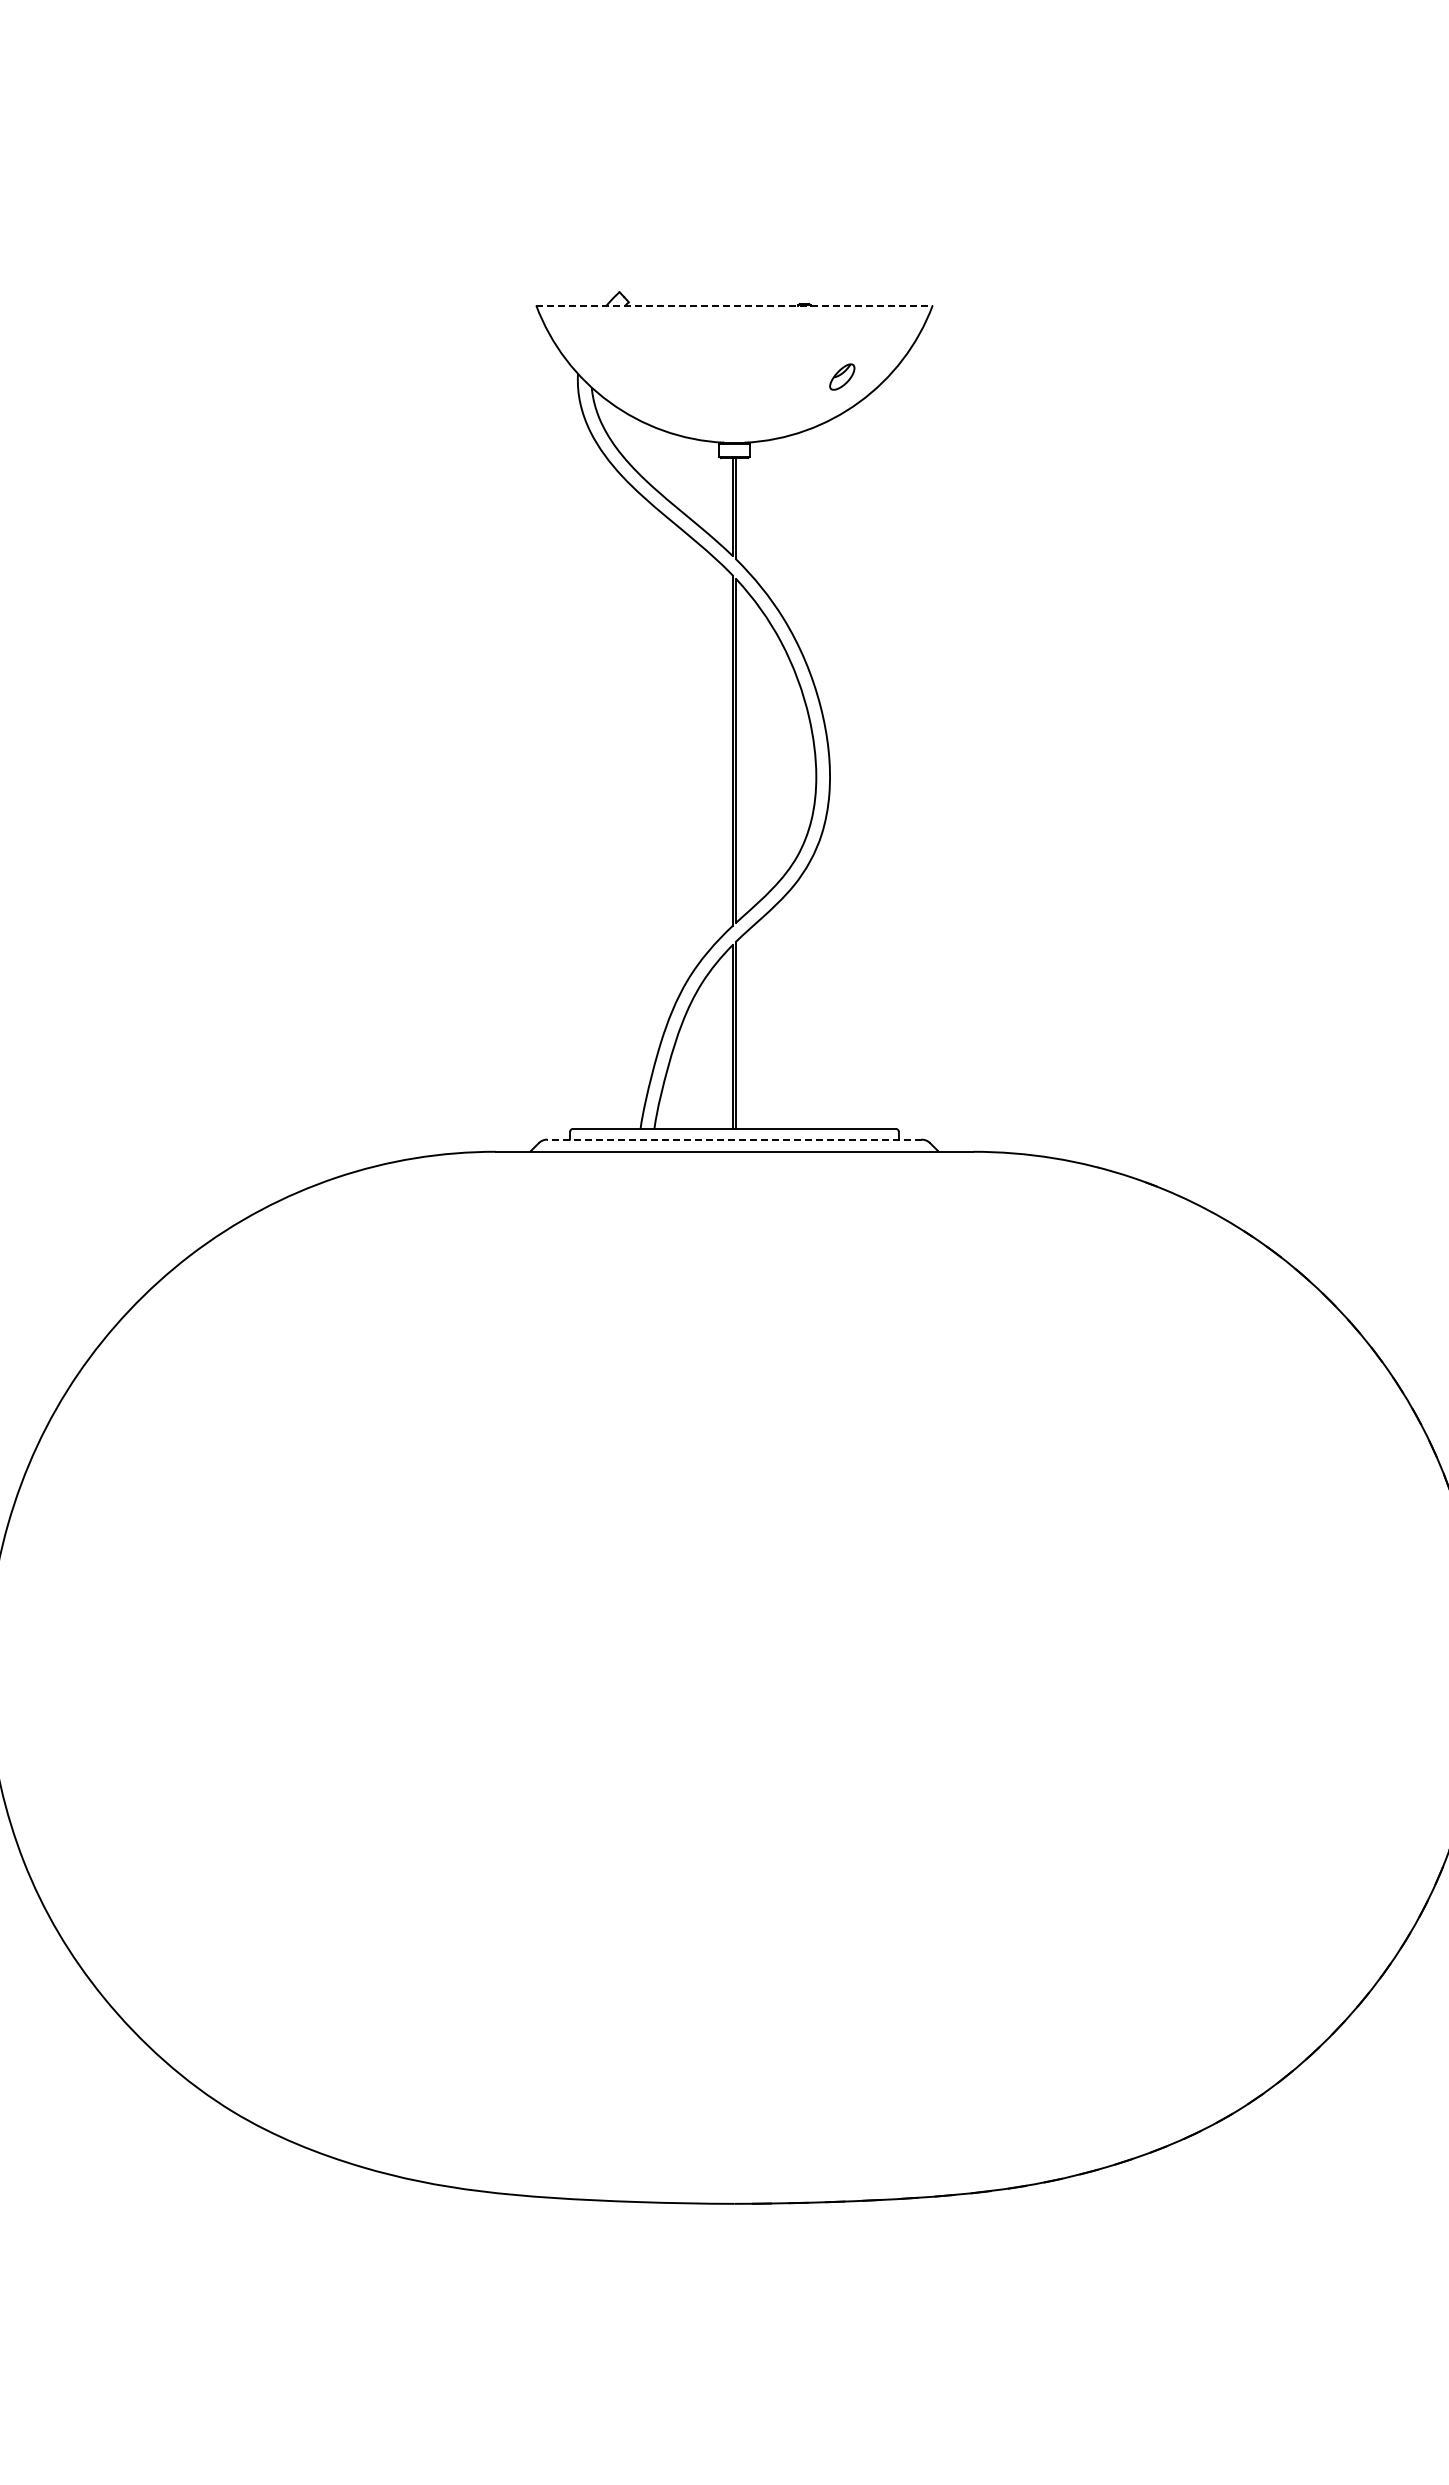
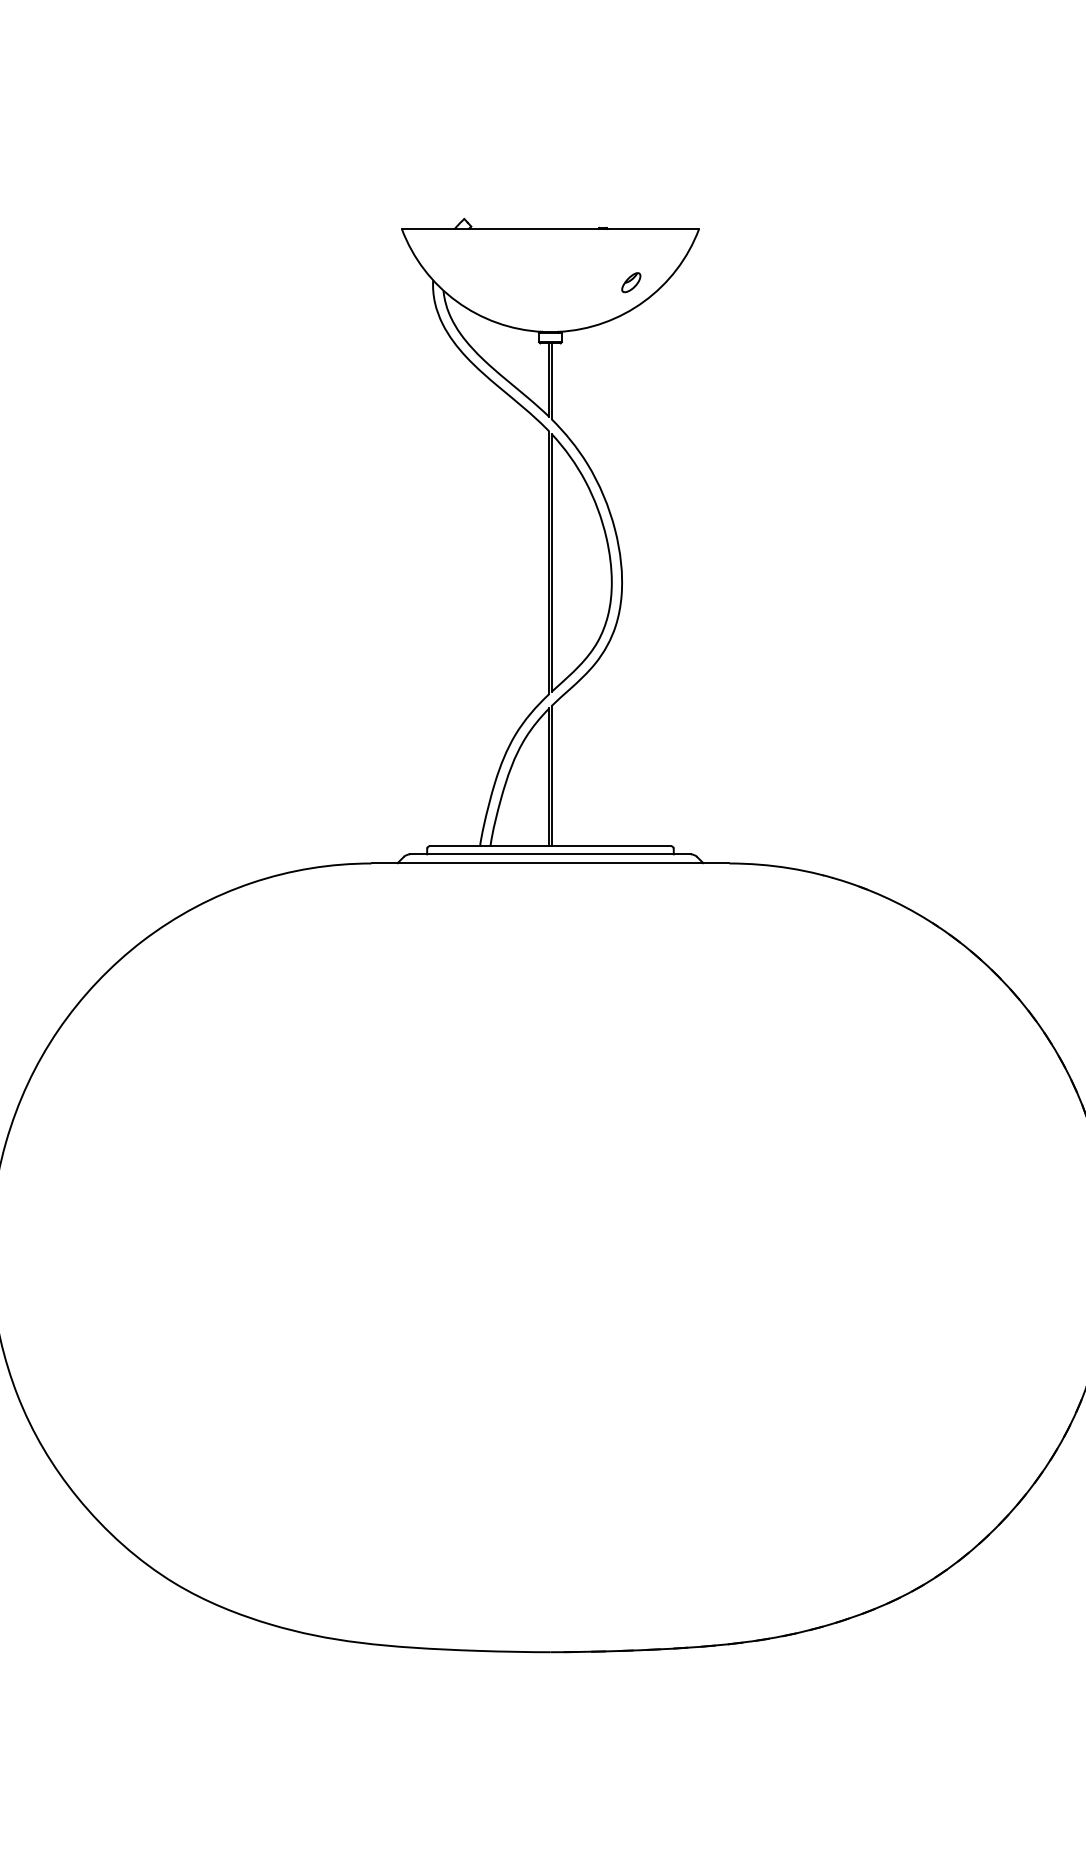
line: (734, 305) -> (550, 229), dashed -> solid
line: (733, 1139) -> (549, 854), dashed -> solid

